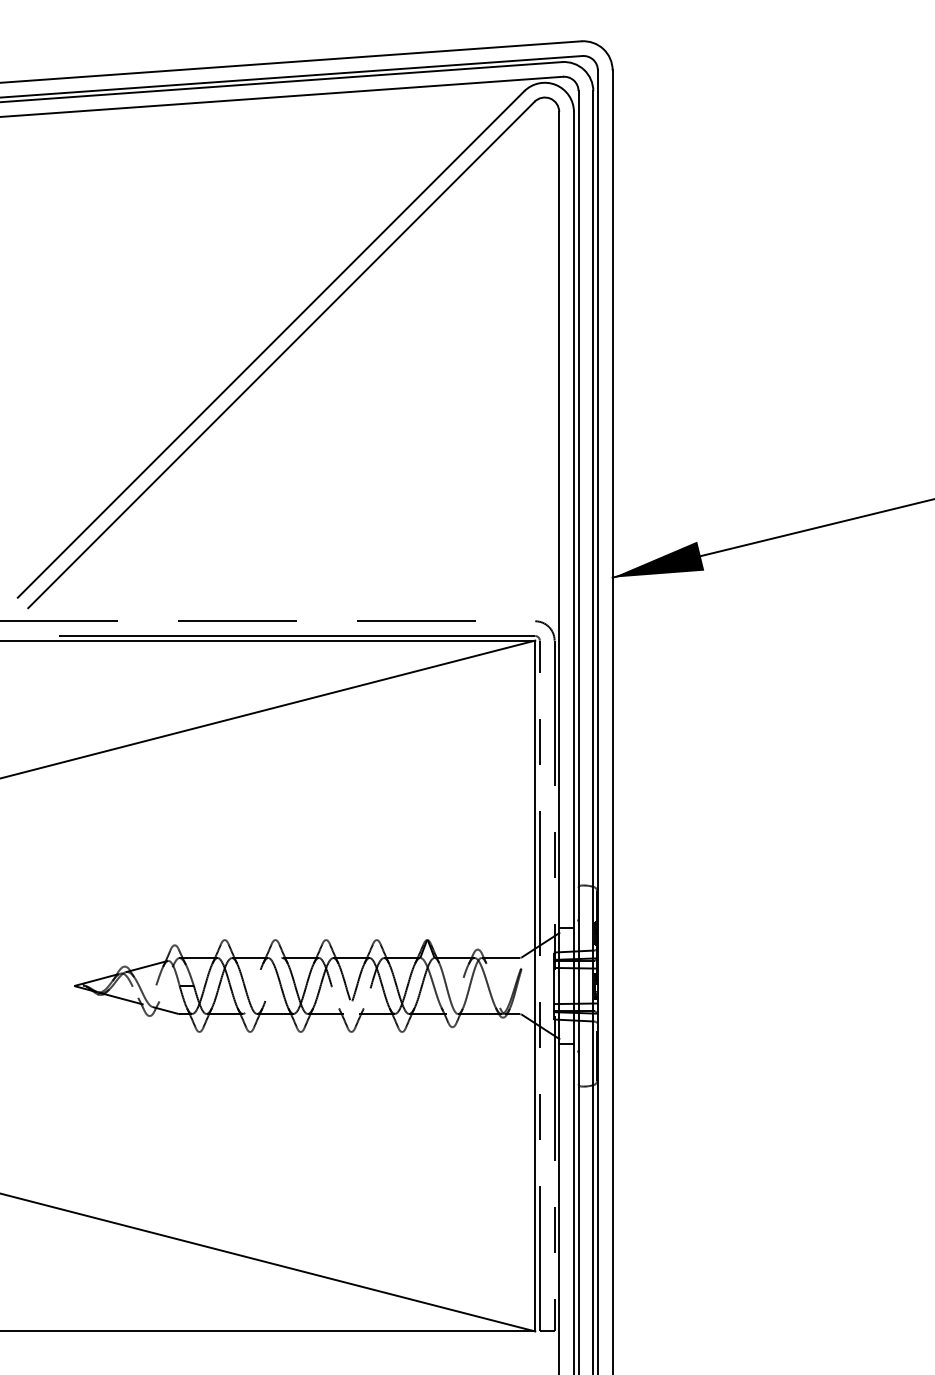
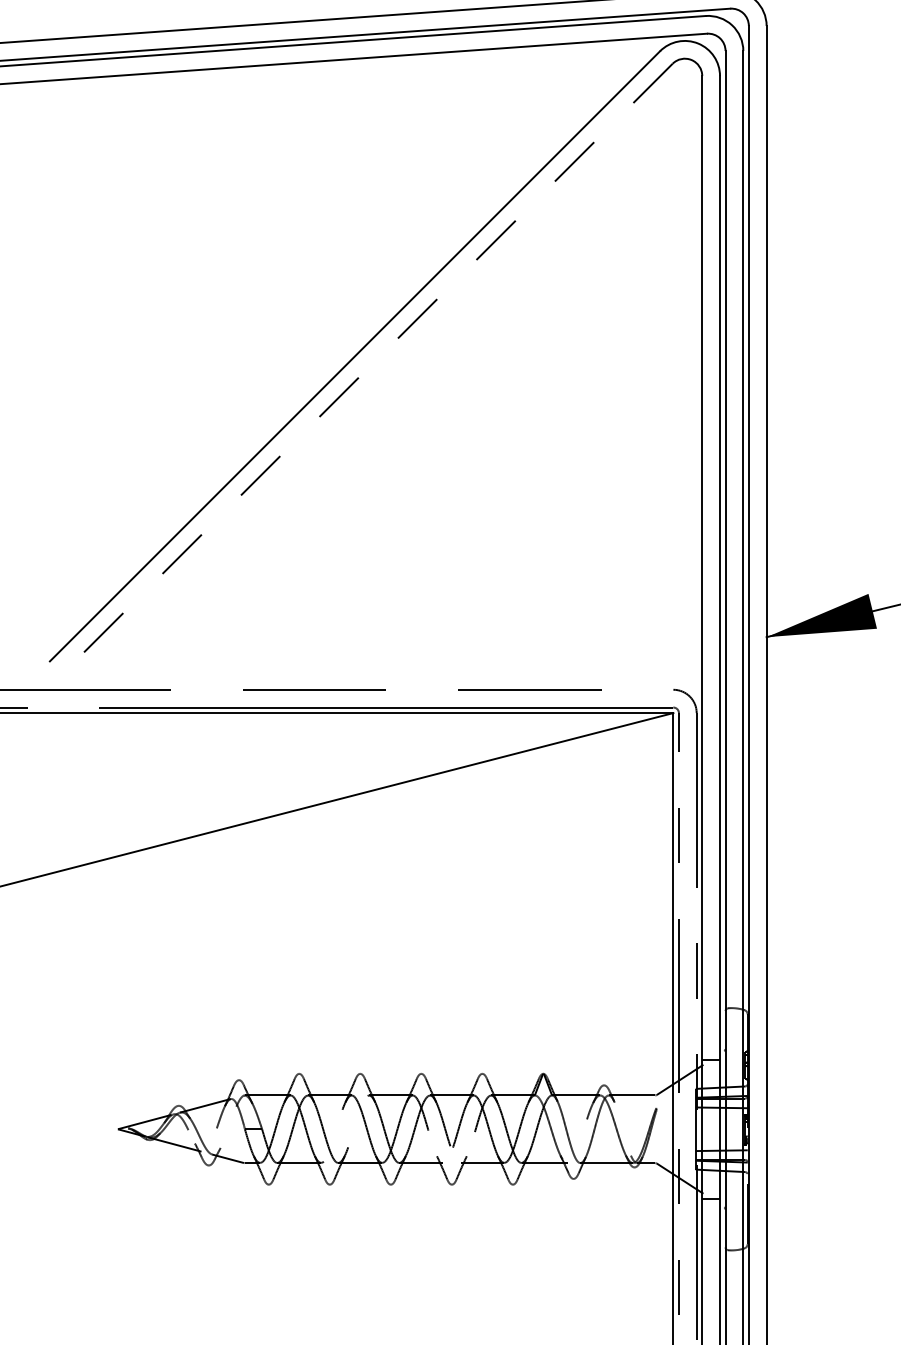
line: (281, 355) -> (367, 369), solid -> dashed

